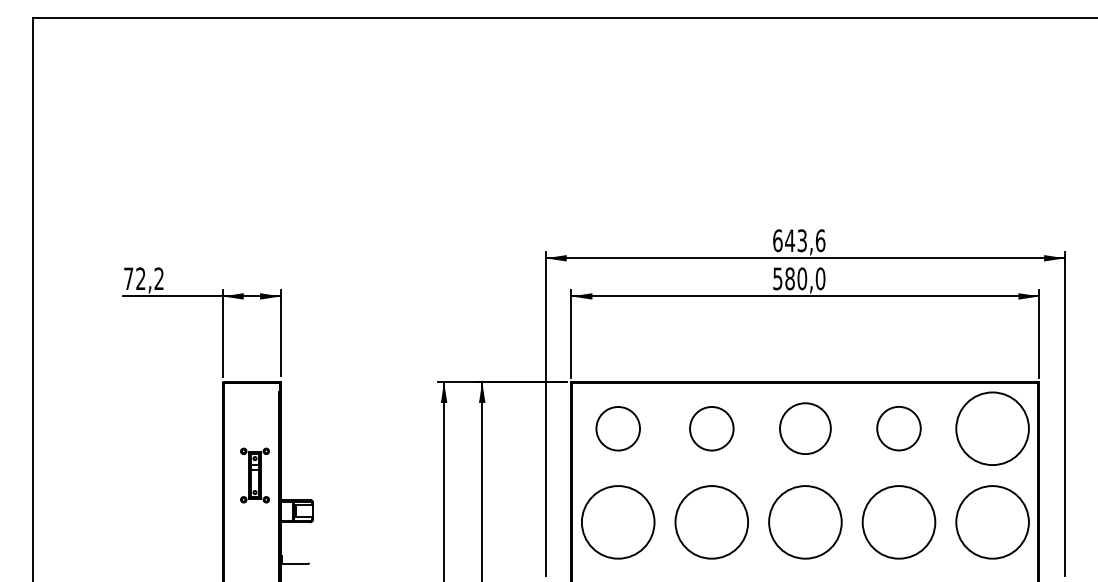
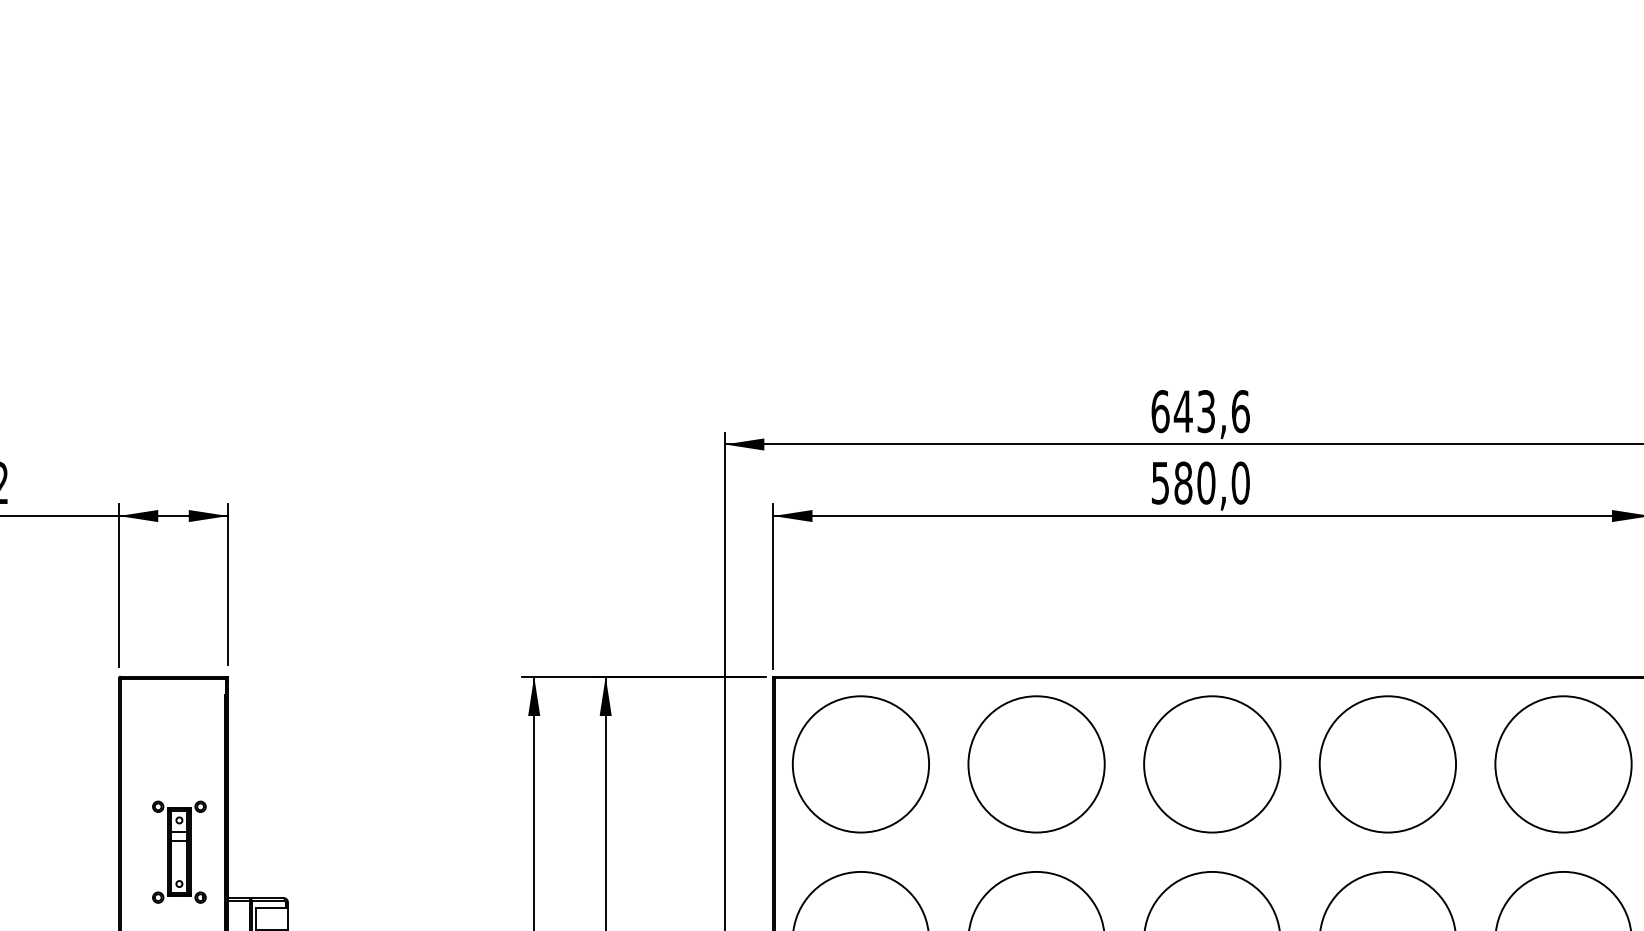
circle: (617, 428) -> (859, 763), size x1.67
circle: (711, 428) -> (1035, 763), size x1.67
circle: (805, 428) -> (1212, 763), size x1.43
circle: (898, 428) -> (1386, 763), size x1.67

